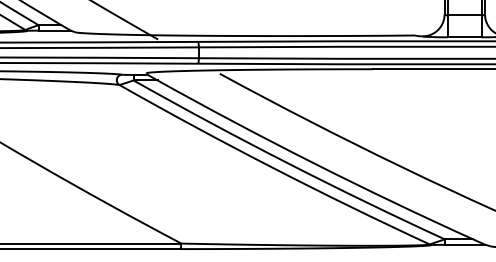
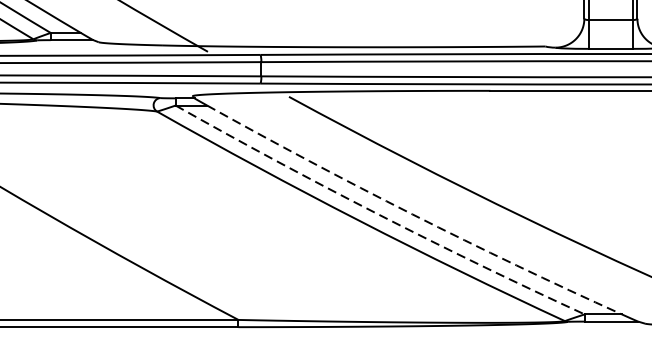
arc: (287, 163) -> (377, 214), solid -> dashed
arc: (313, 163) -> (412, 214), solid -> dashed

